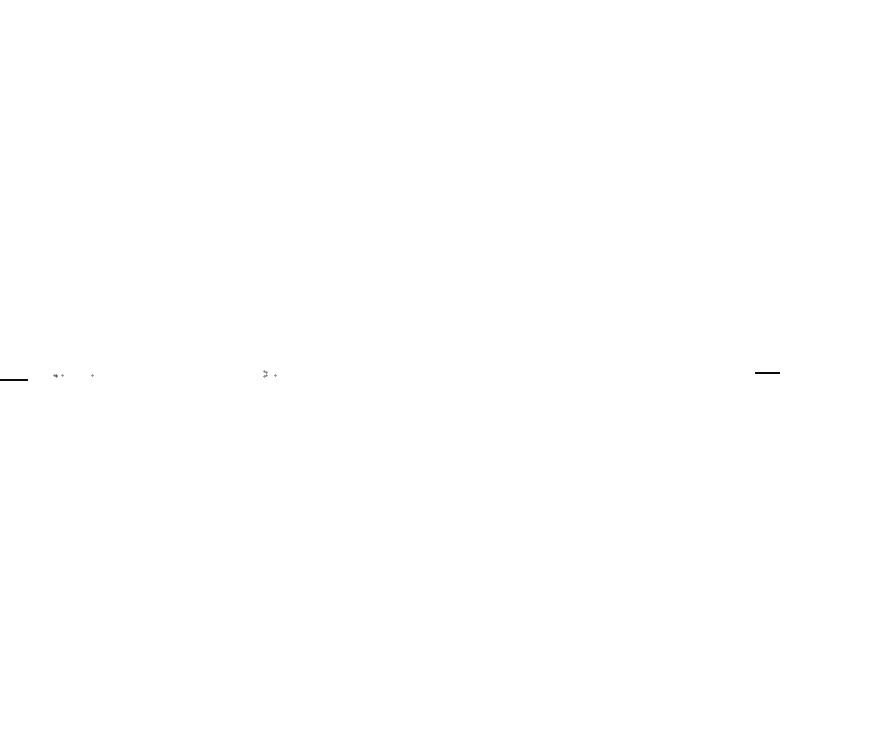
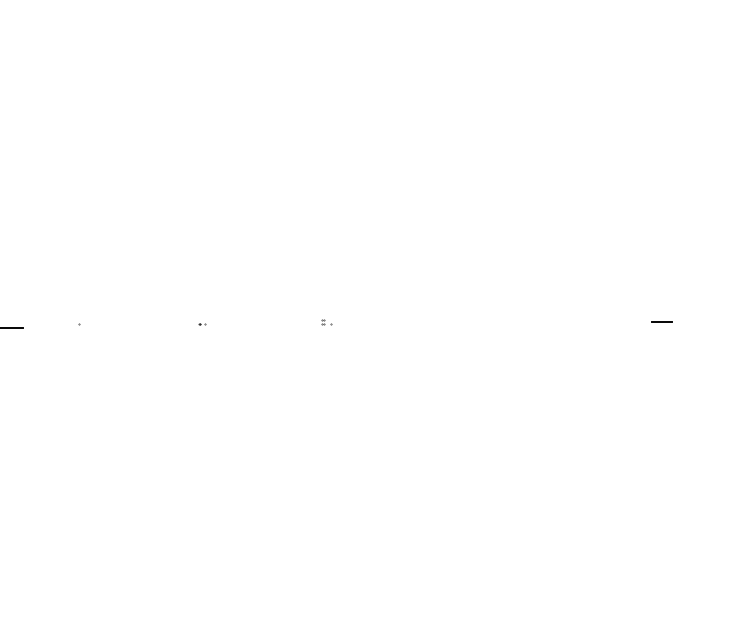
part: (269, 373) -> (326, 322), moved
part: (58, 375) -> (202, 323), moved

